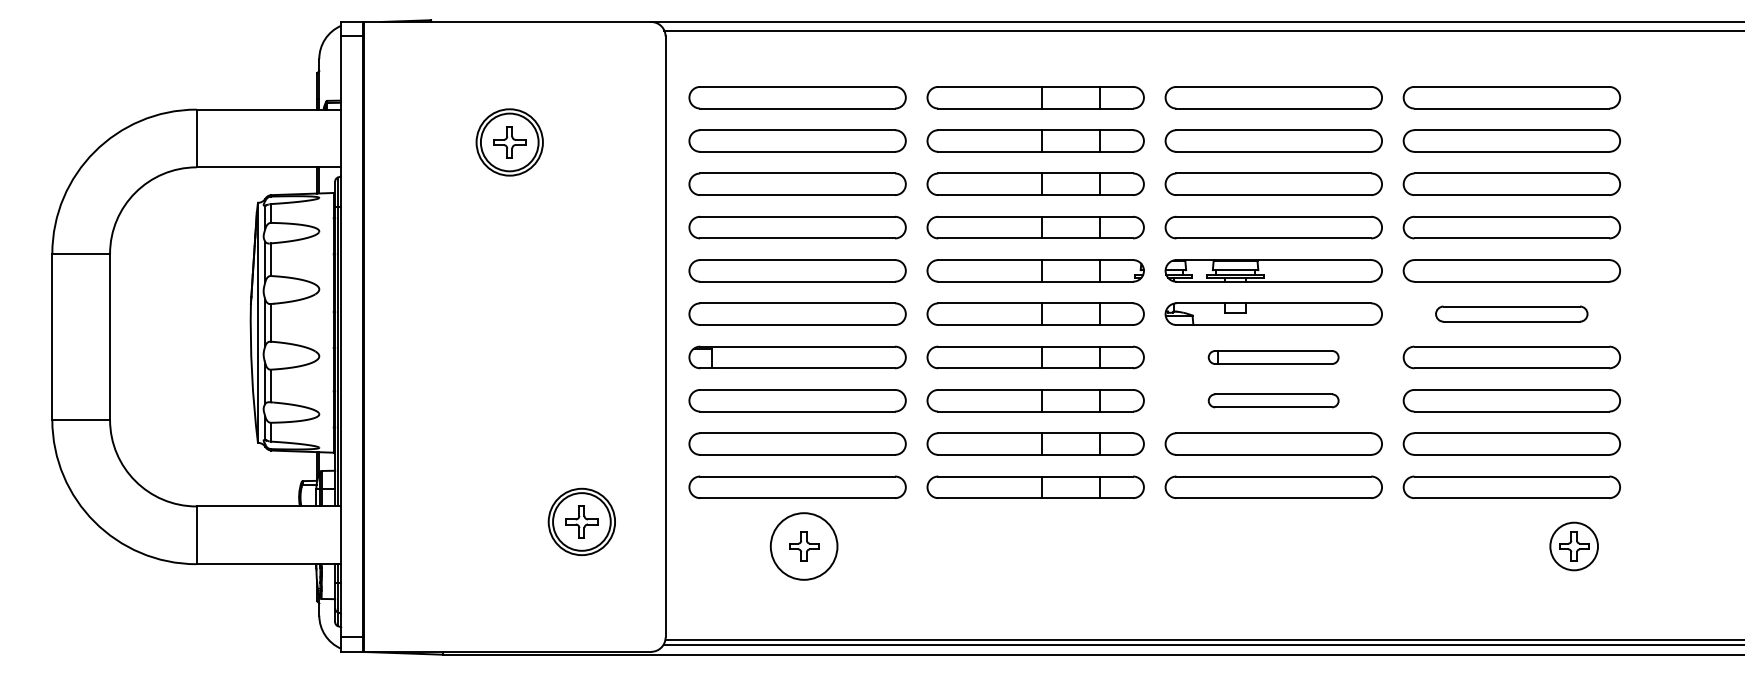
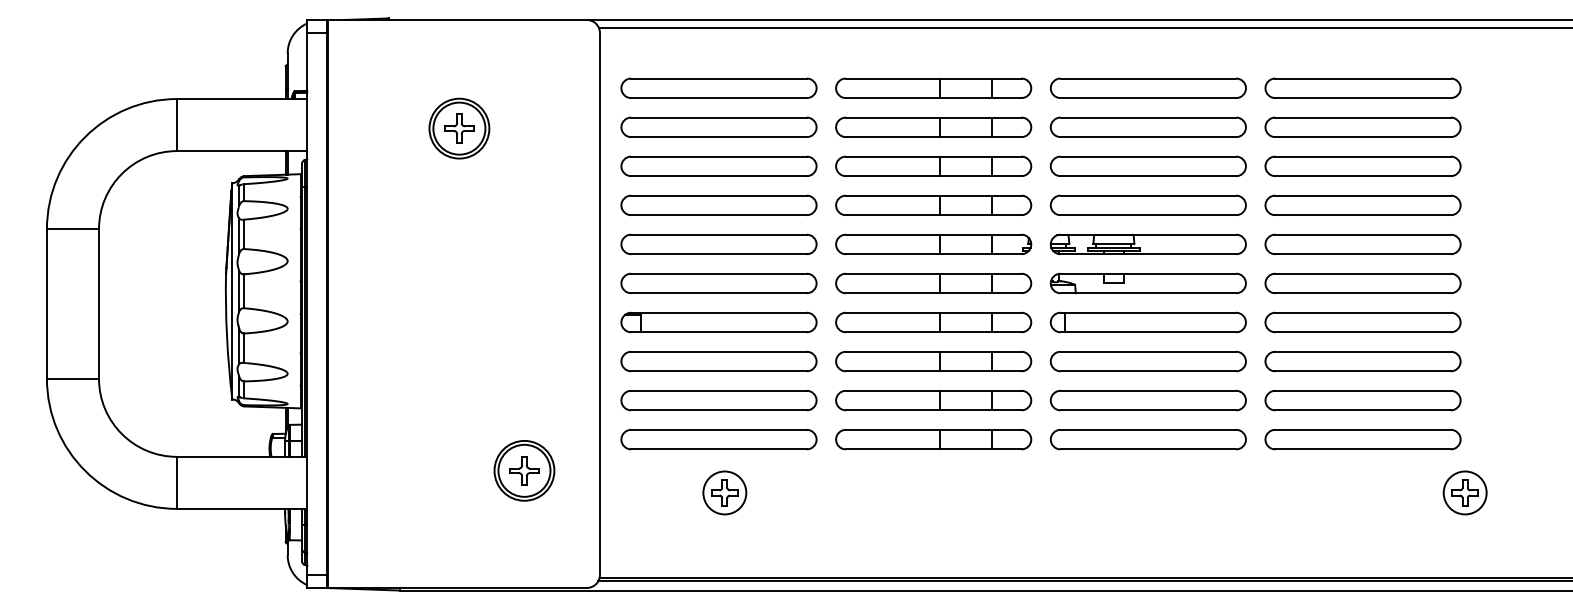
part: (1511, 313) -> (1362, 282), size x1.43
part: (1273, 357) -> (1148, 322), size x1.67
part: (1273, 400) -> (1148, 361), size x1.67
circle: (803, 546) -> (724, 492), size x0.71
part: (1573, 546) -> (1464, 492), moved

